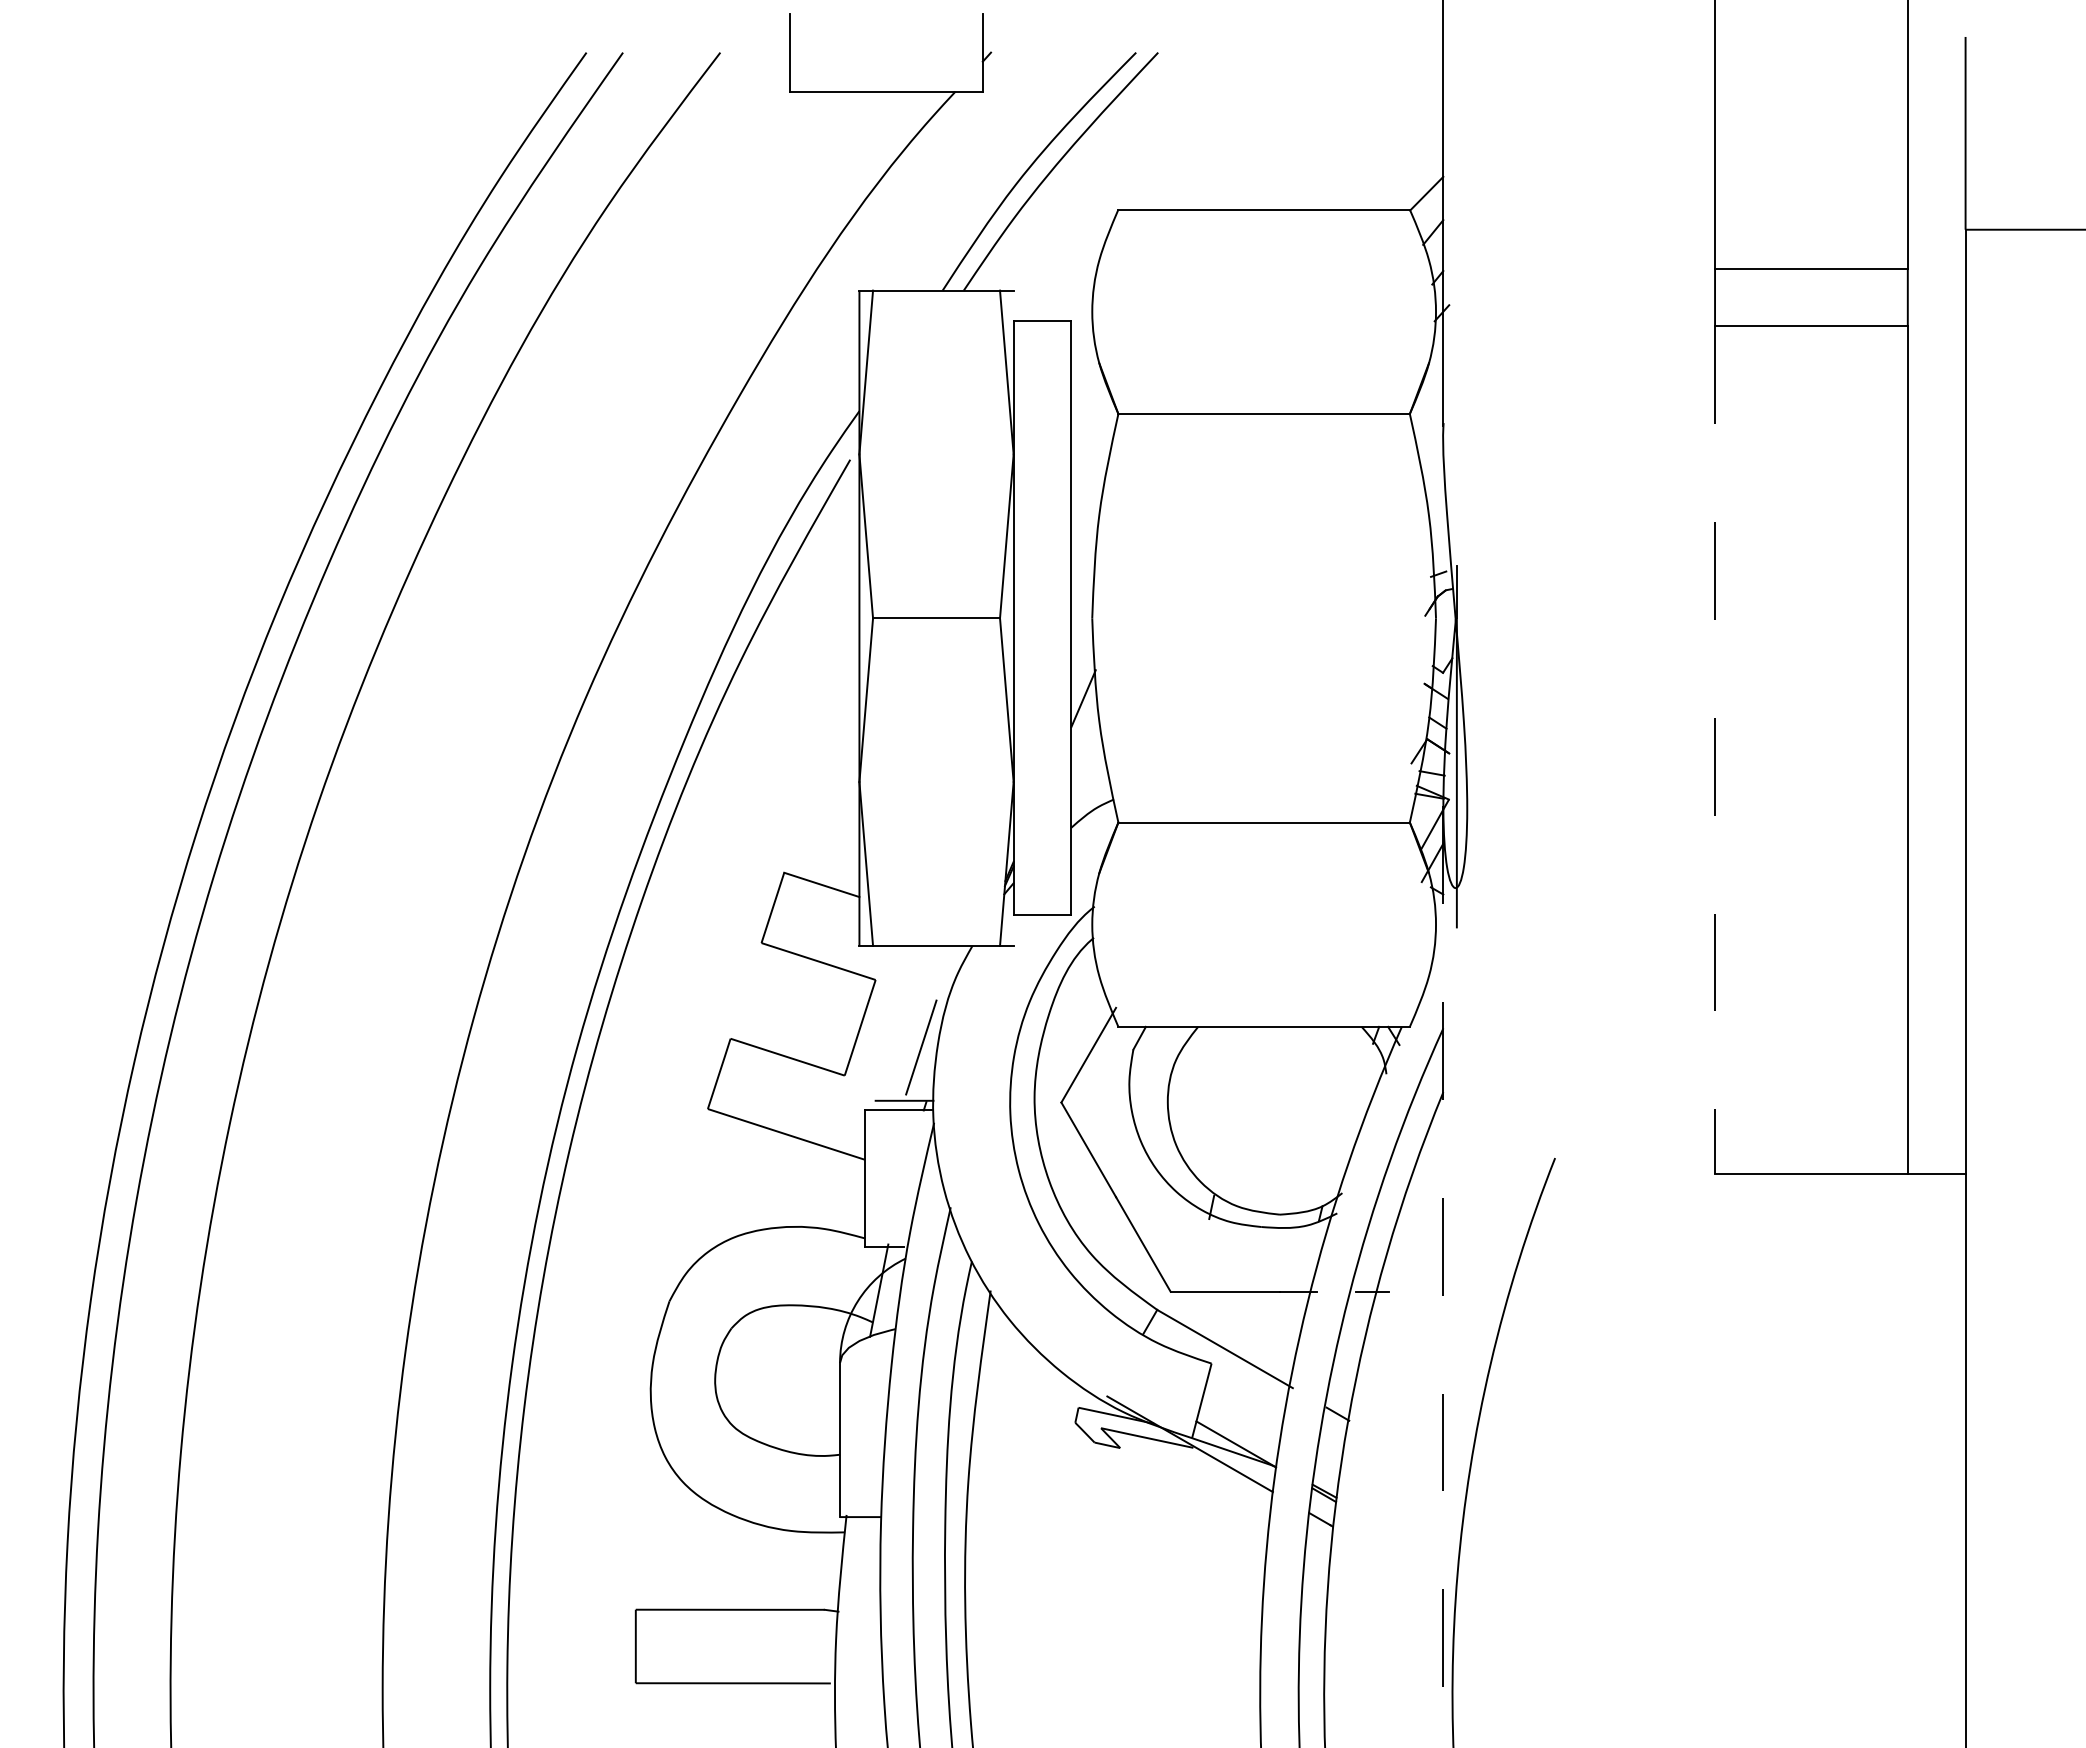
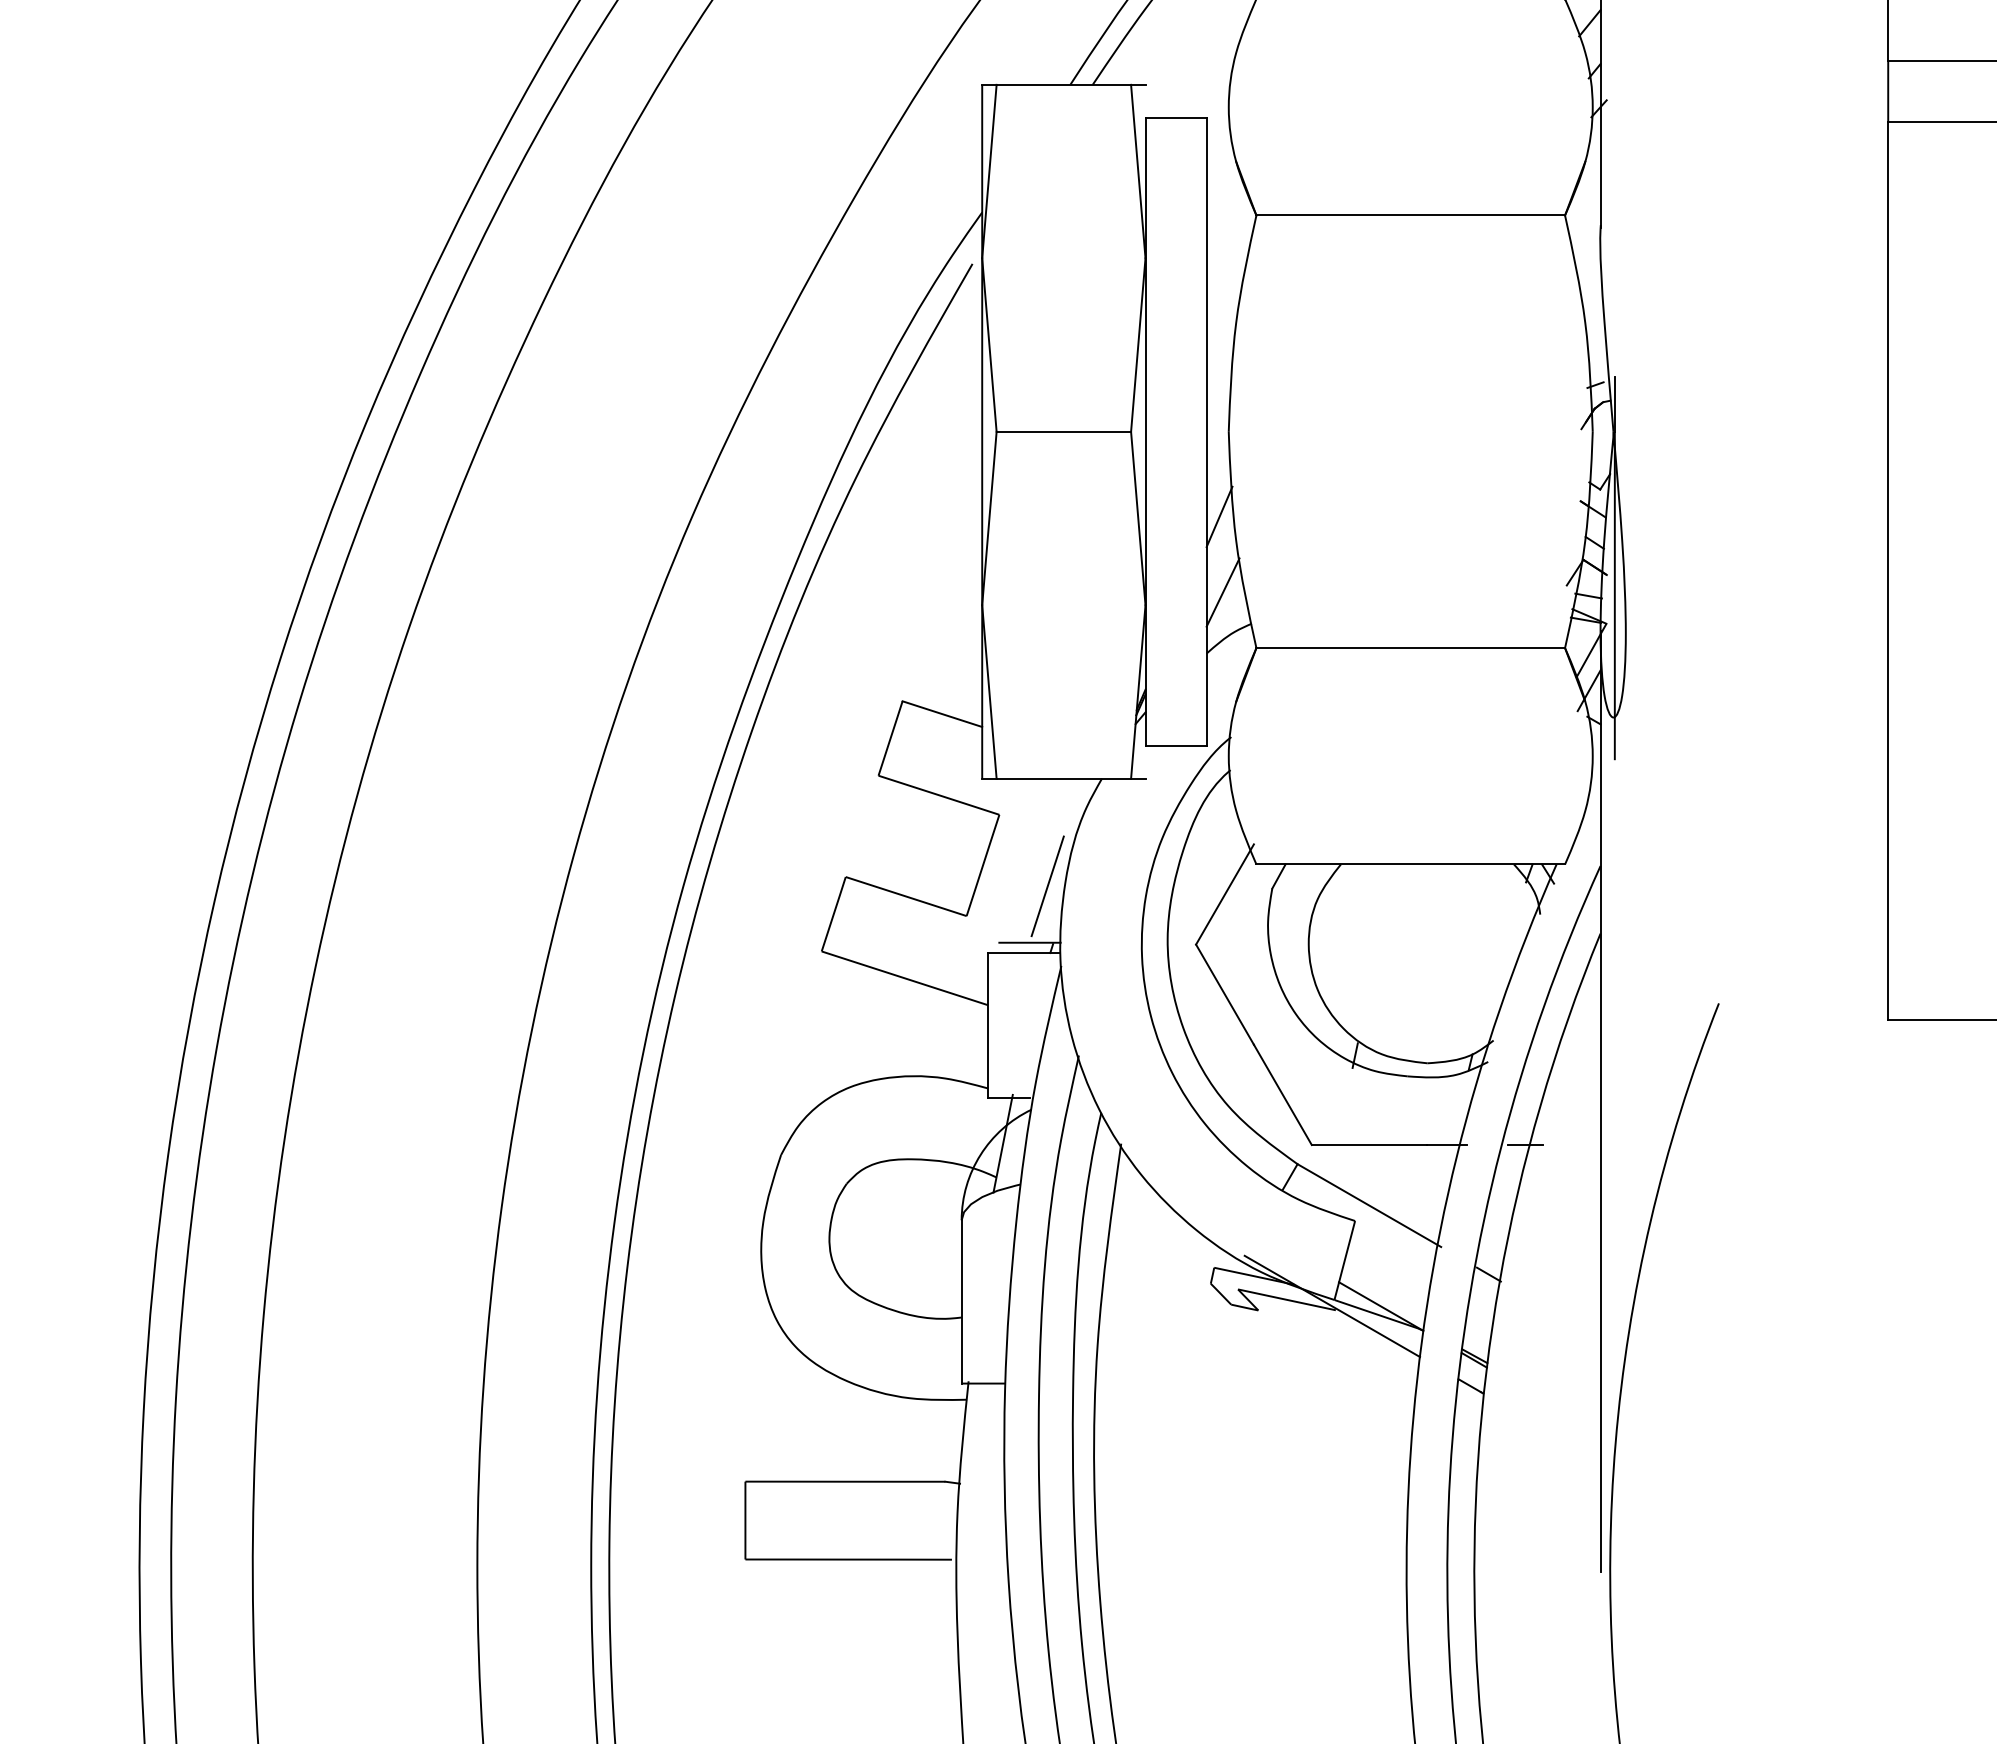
line: (1715, 750) -> (1888, 571), dashed -> solid
line: (1086, 769) -> (1222, 591), added
line: (1443, 1250) -> (1600, 1101), dashed -> solid

